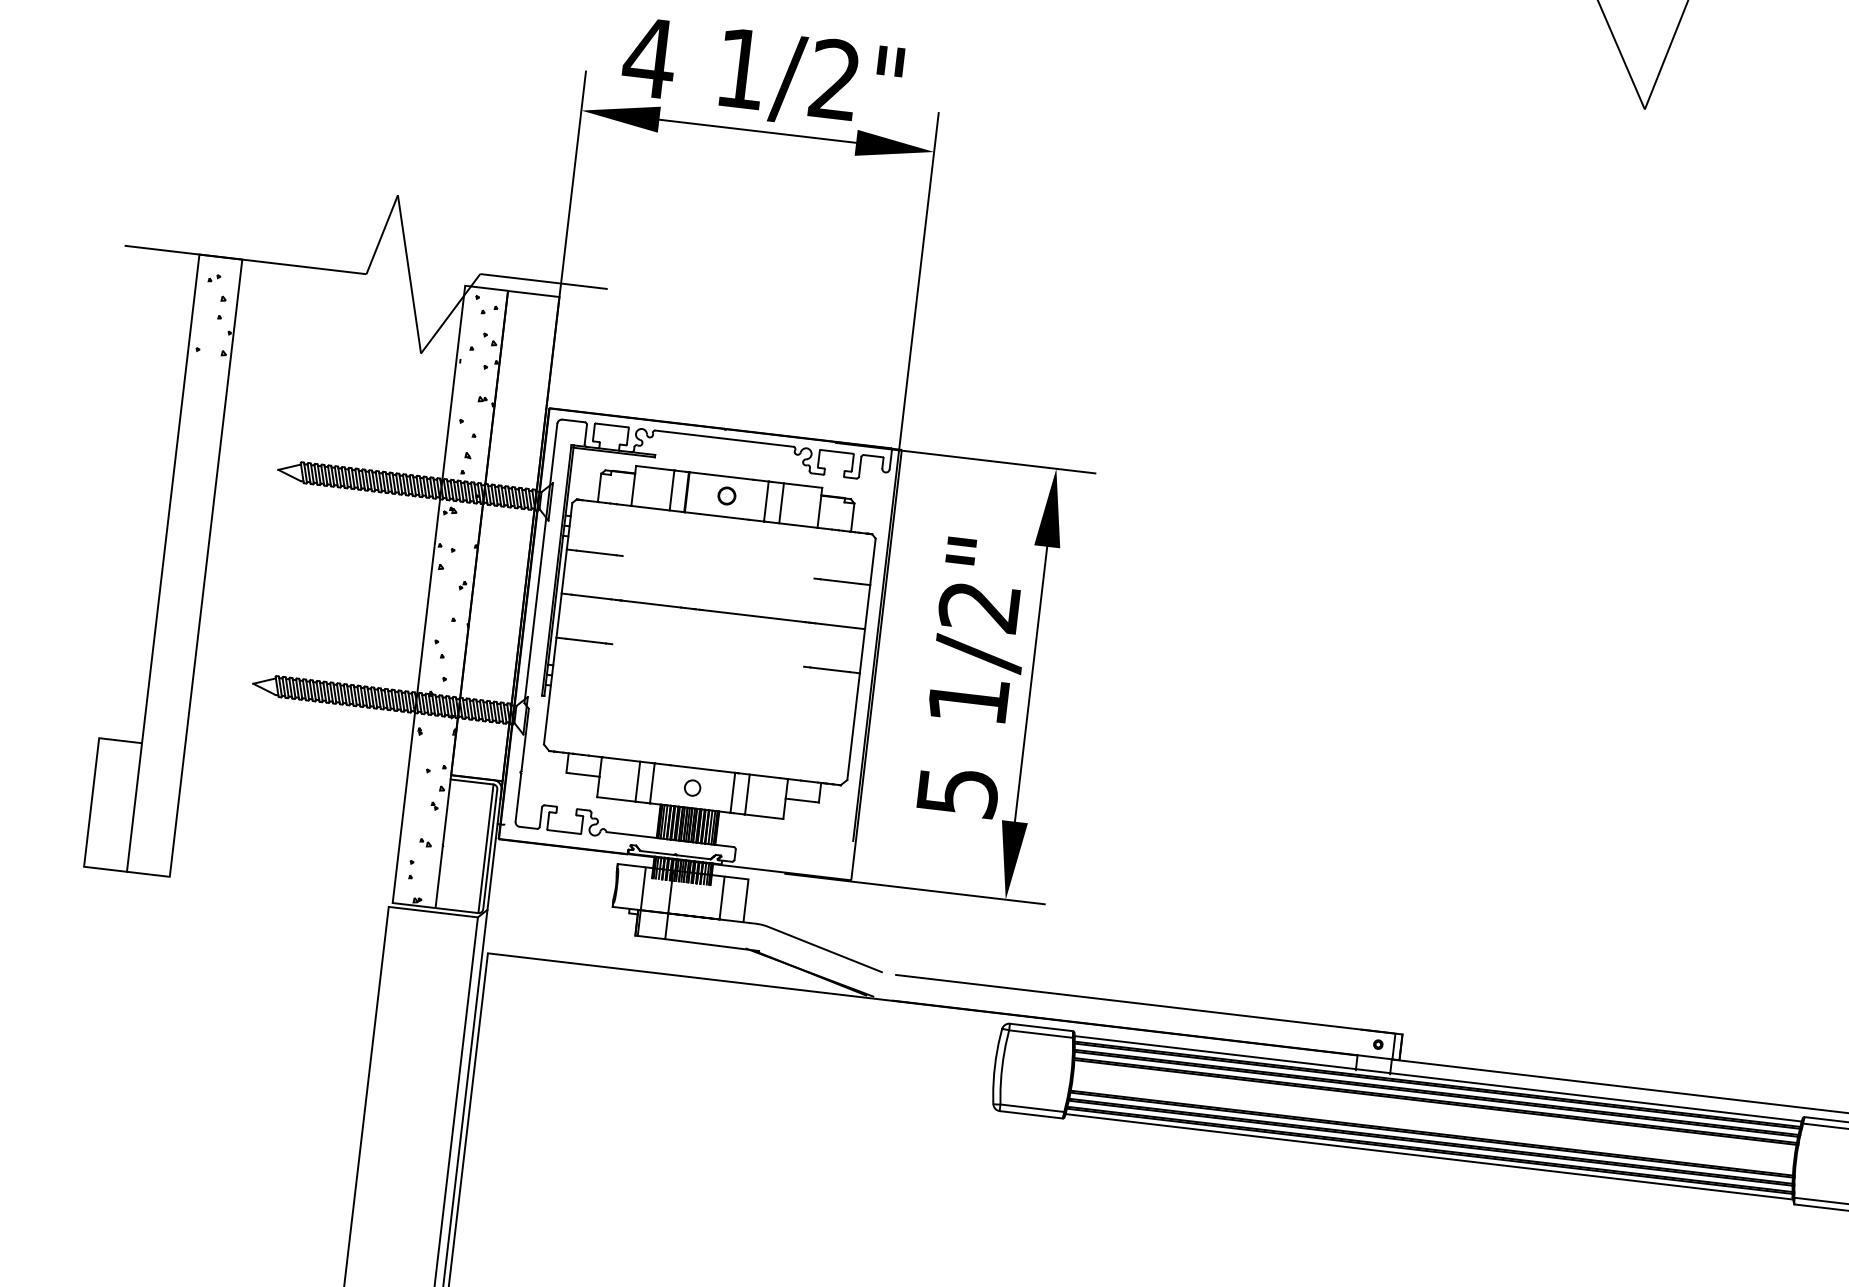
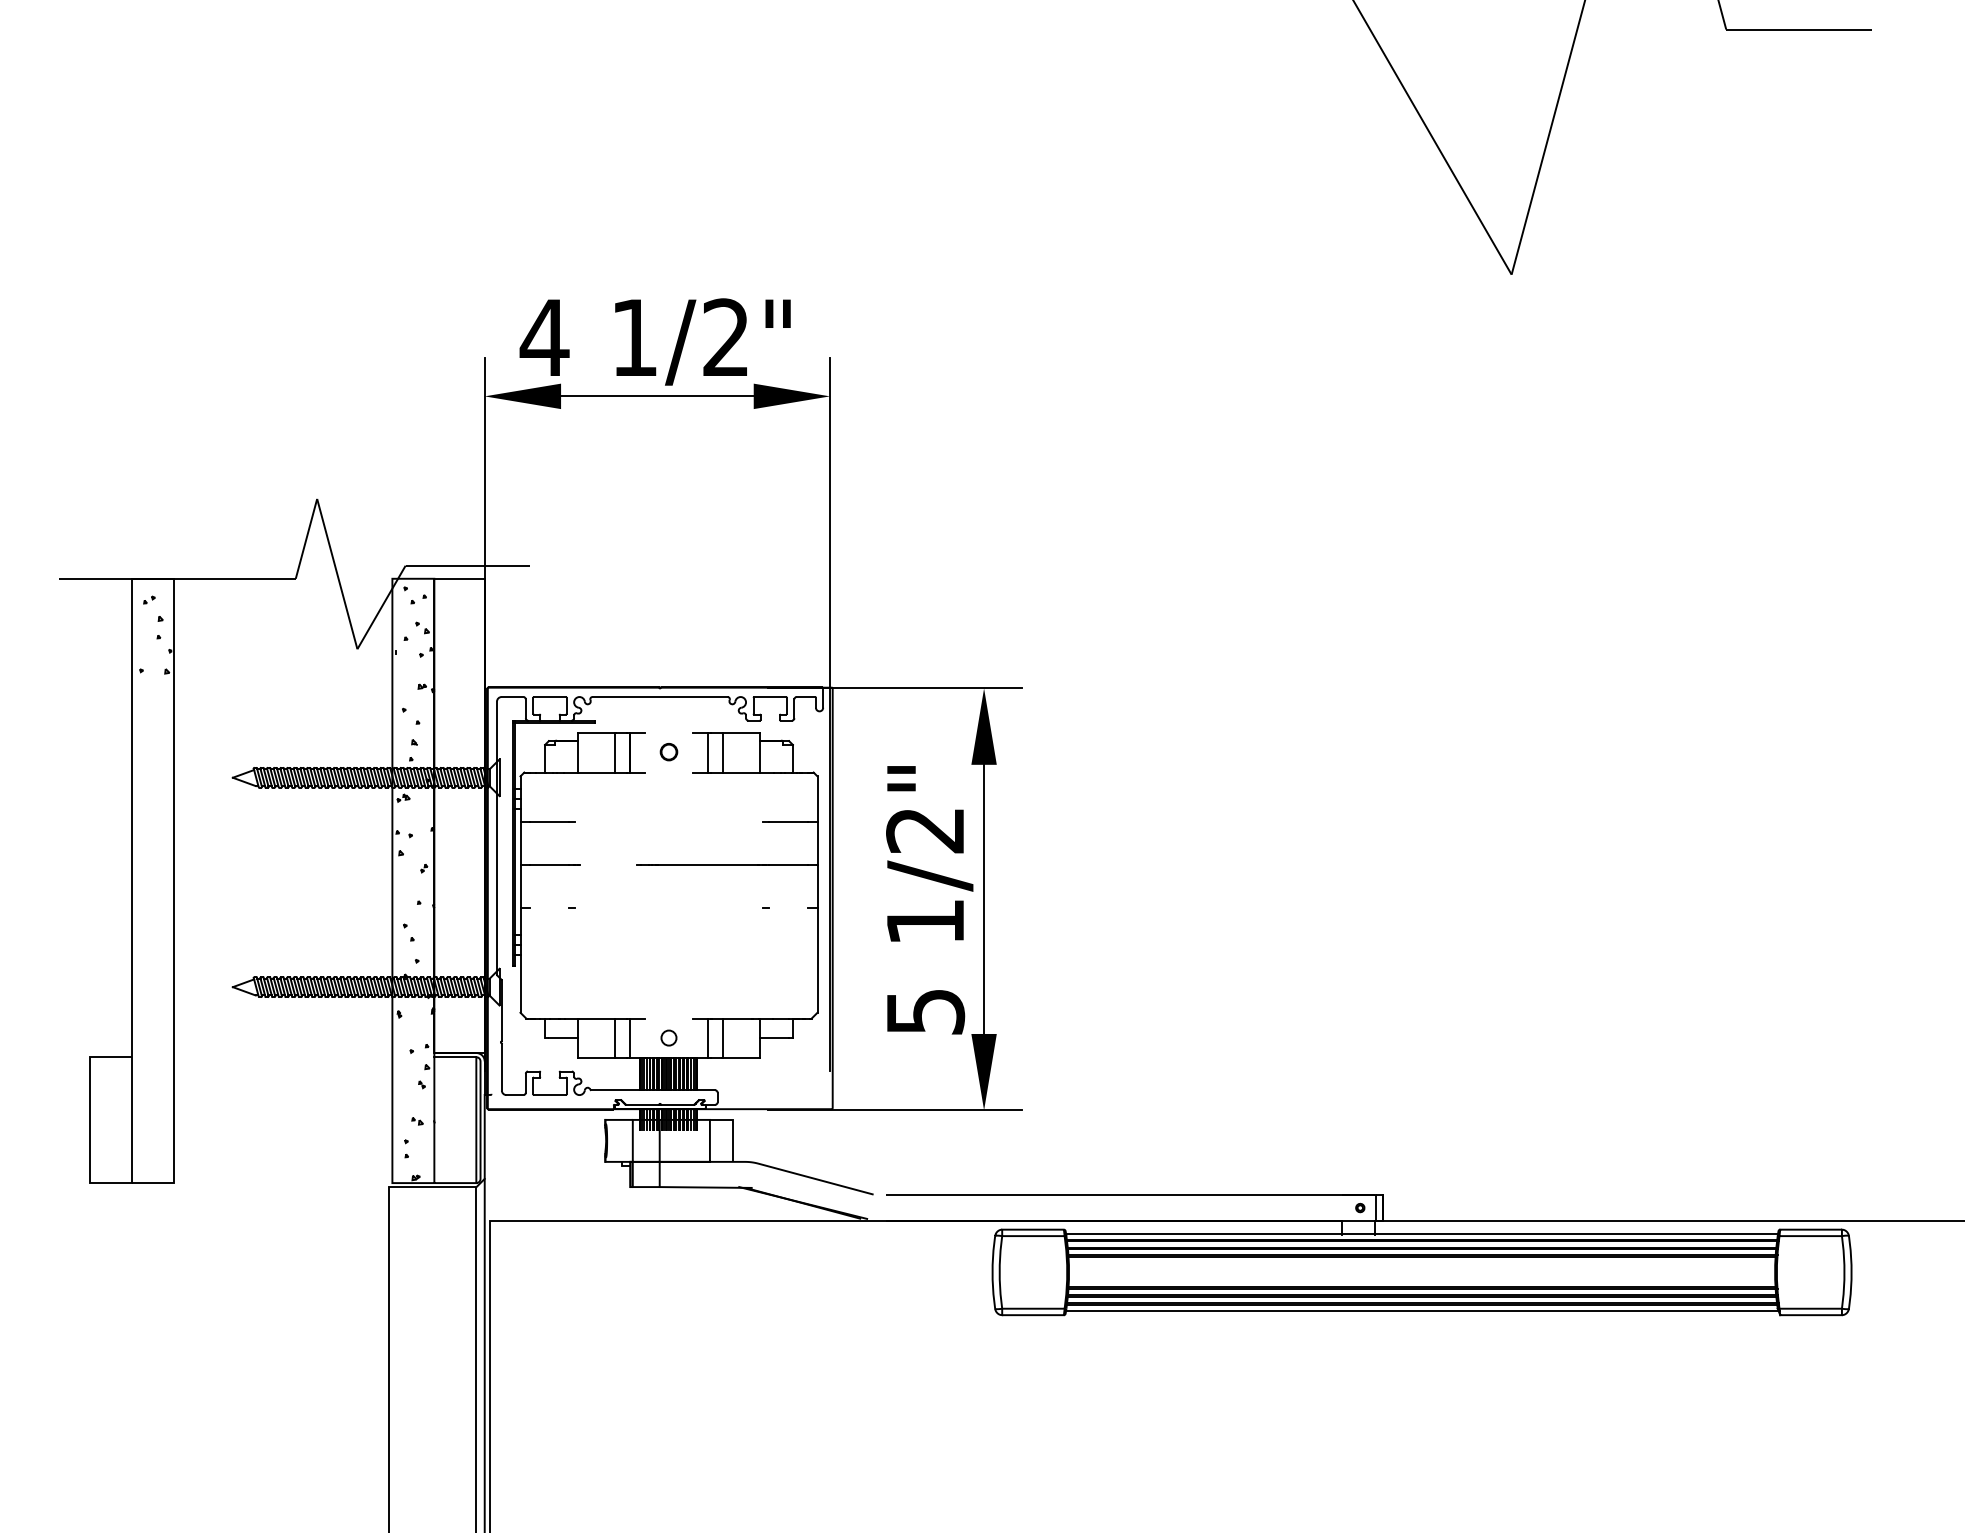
line: (728, 476) -> (668, 733), removed
line: (723, 516) -> (668, 772), removed
line: (651, 604) -> (608, 865), removed
line: (586, 641) -> (549, 908), removed
line: (829, 669) -> (787, 908), removed
line: (694, 768) -> (668, 1018), removed

